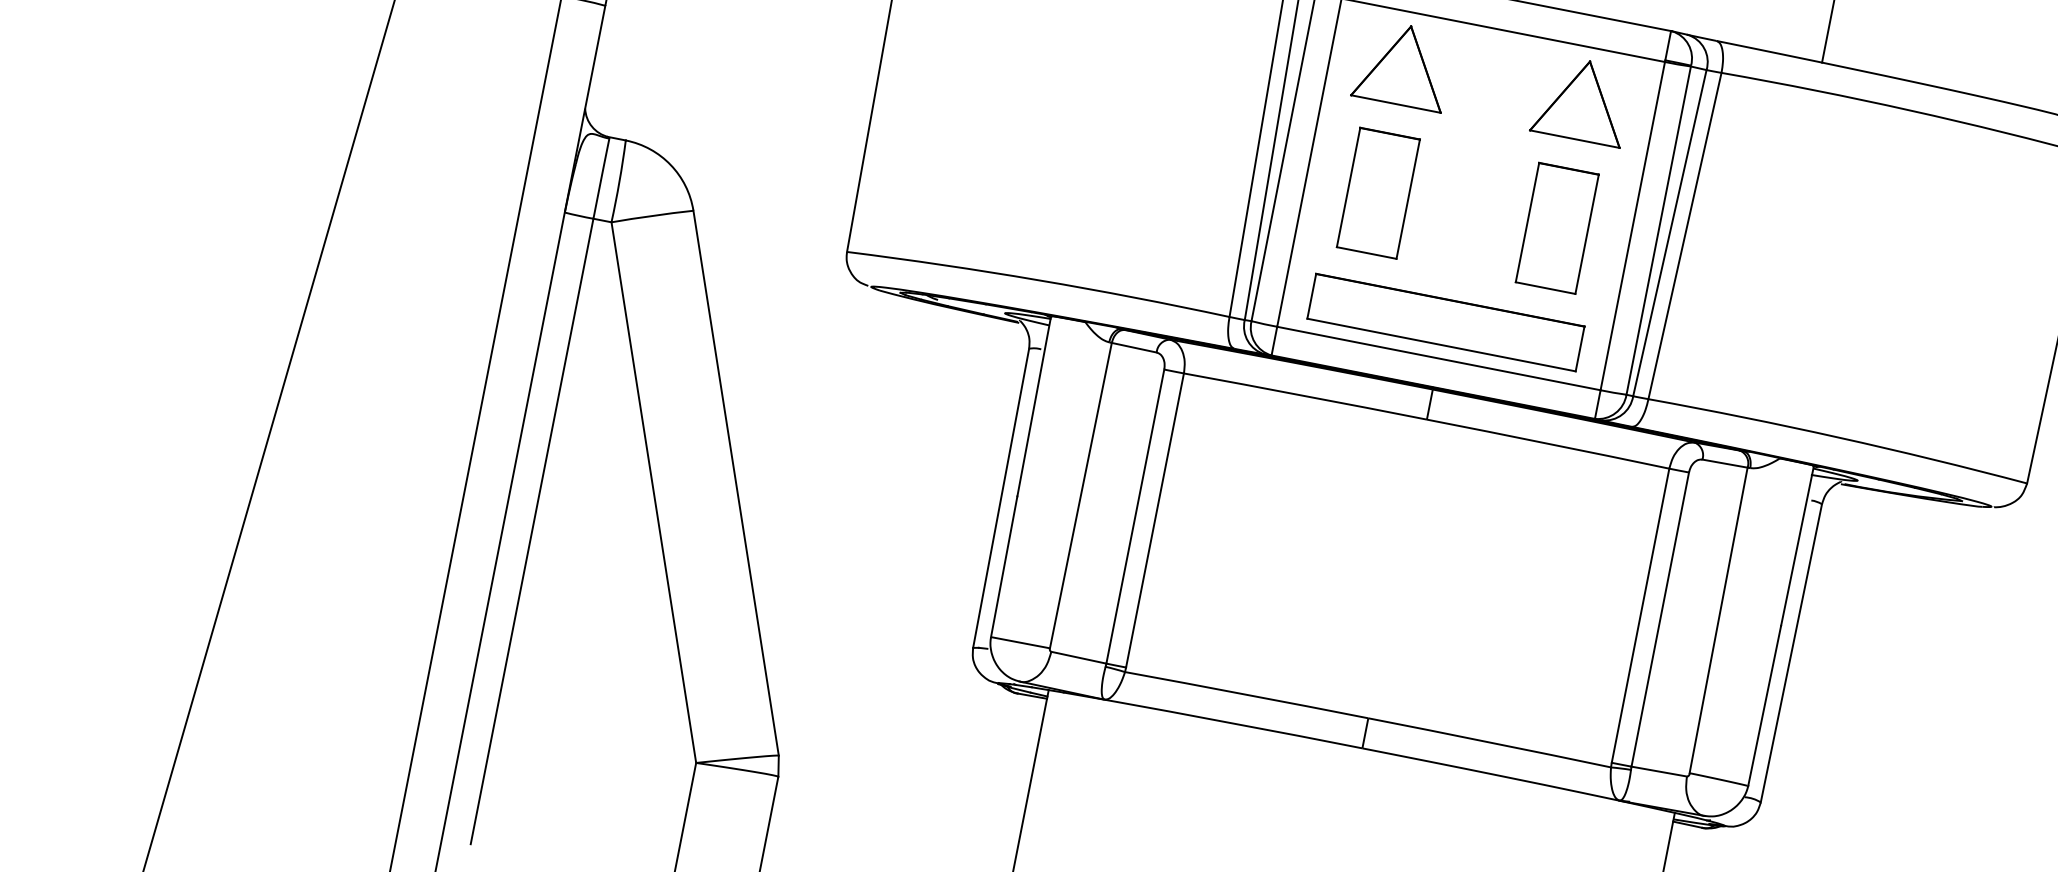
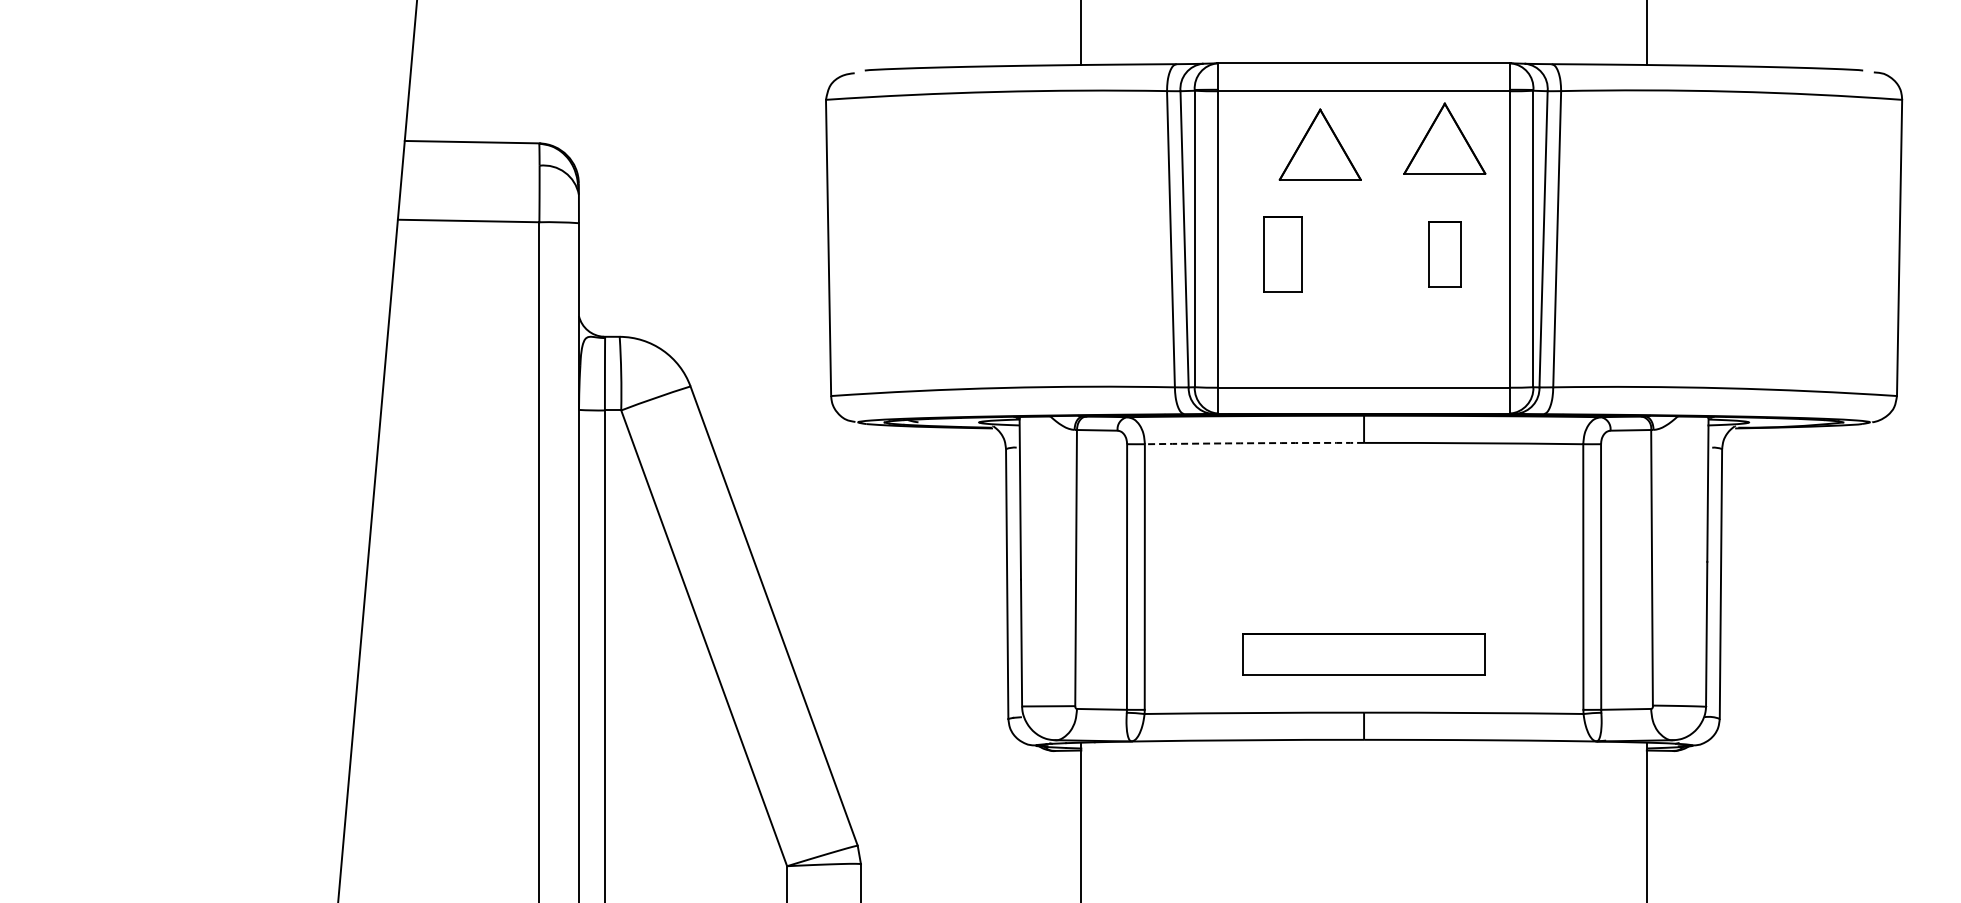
part: (1402, 64) -> (1319, 144), moved
part: (1377, 192) -> (1282, 253), size x0.7
part: (1557, 227) -> (1444, 253), size x0.6
part: (1445, 322) -> (1363, 654), moved
arc: (1305, 396) -> (1254, 443), solid -> dashed

